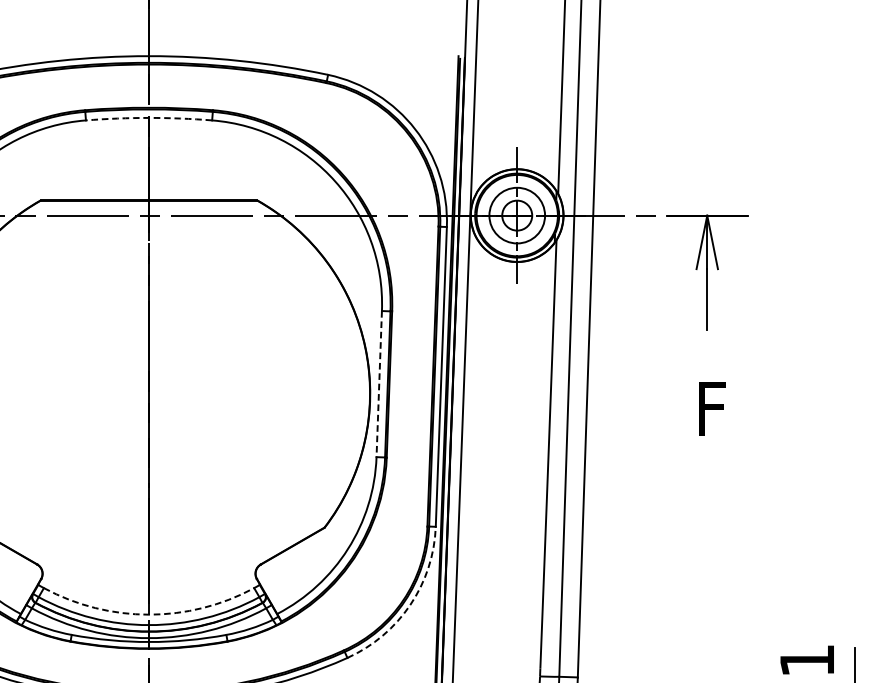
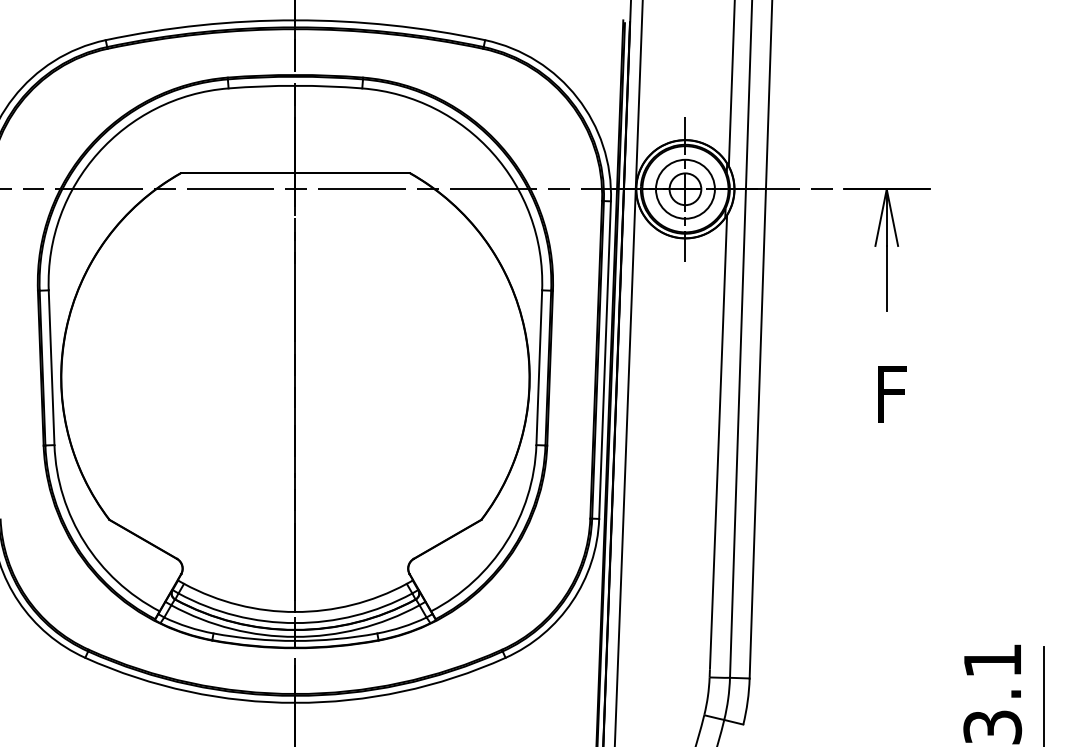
arc: (149, 117) -> (295, 85), dashed -> solid
line: (379, 384) -> (539, 368), dashed -> solid
arc: (410, 604) -> (572, 601), dashed -> solid
arc: (149, 615) -> (295, 612), dashed -> solid

